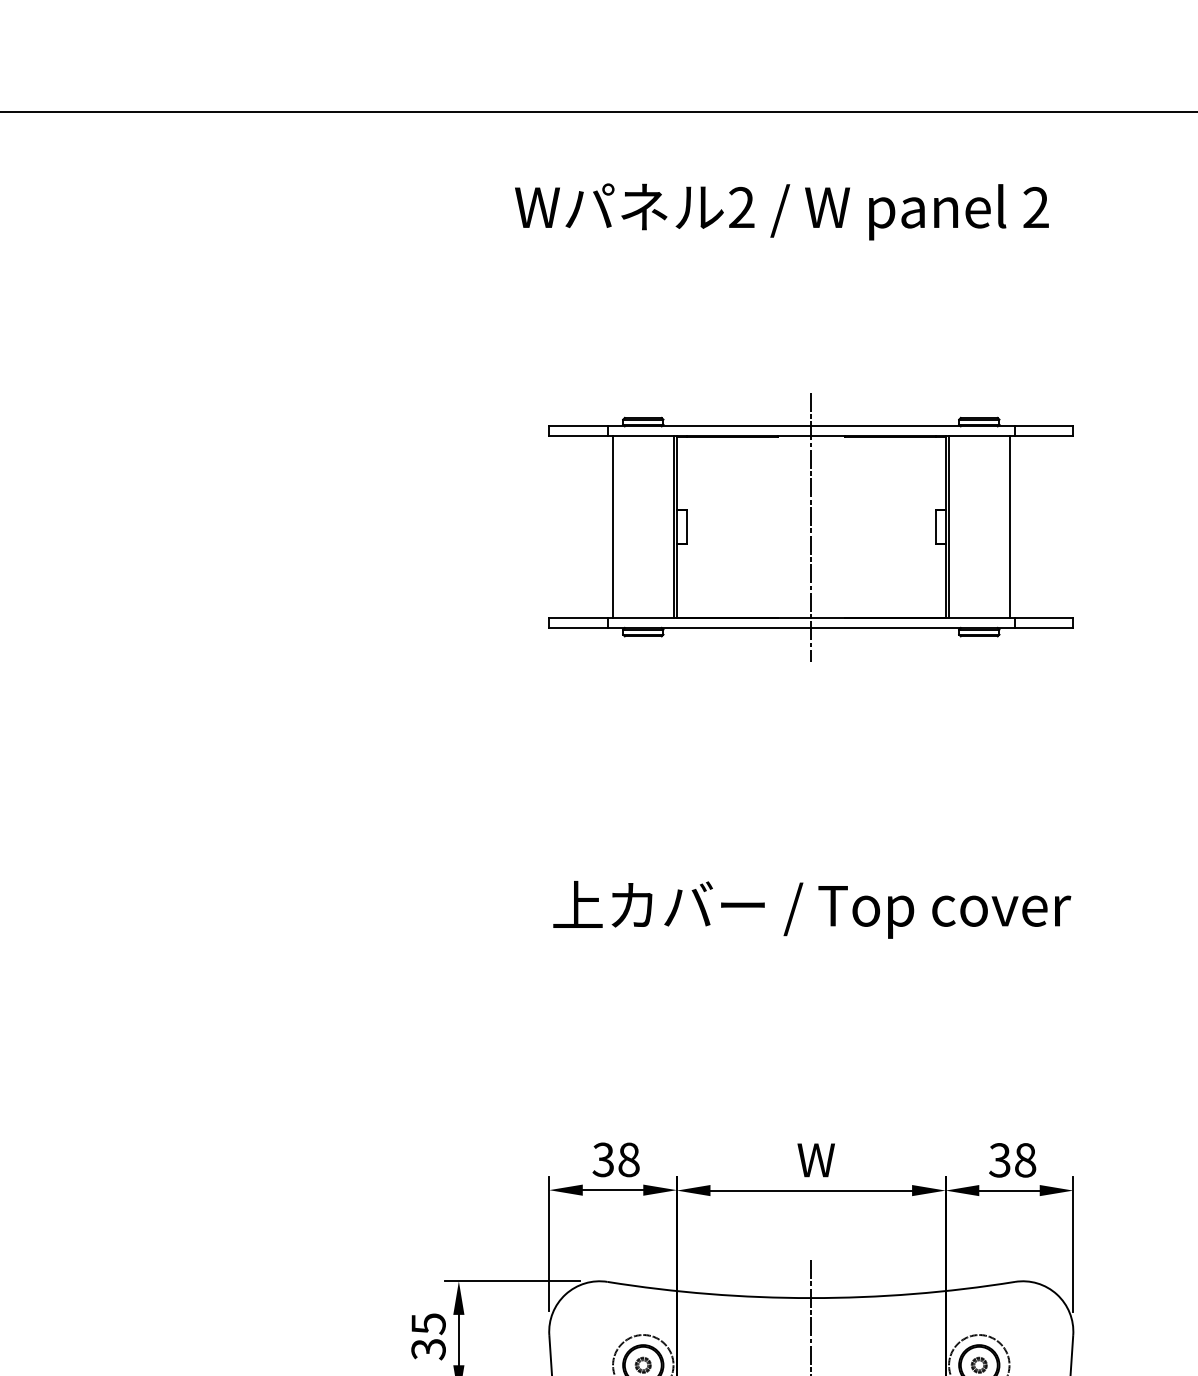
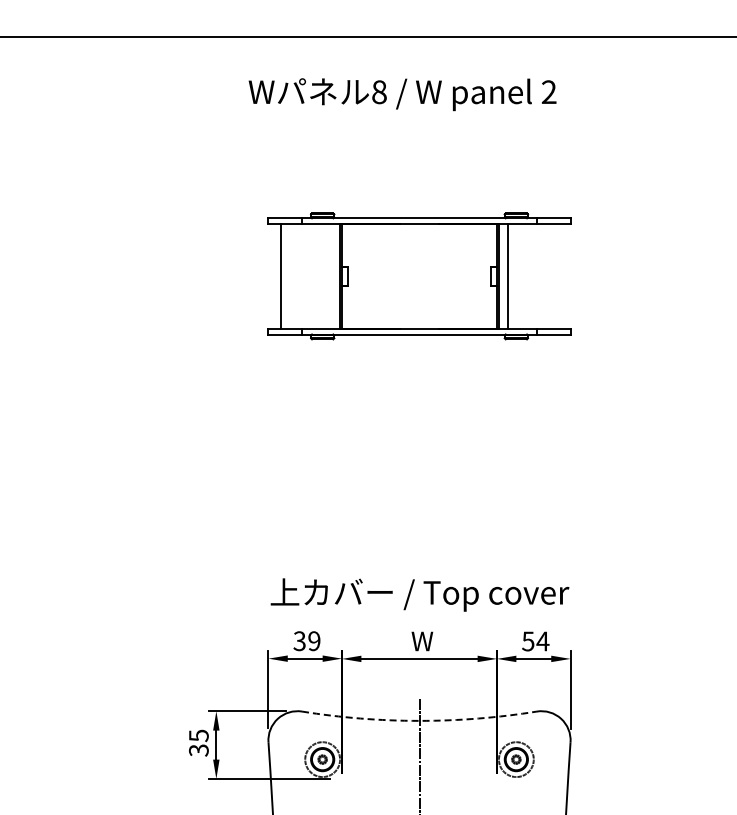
text: (741, 208) -> (379, 92), 2 -> 8
line: (811, 525) -> (419, 275), removed
line: (613, 527) -> (281, 276), moved
line: (1008, 527) -> (507, 276), moved
text: (811, 908) -> (419, 594), moved
text: (629, 1160) -> (314, 641), 38 -> 39
text: (1012, 1160) -> (535, 641), 38 -> 54
arc: (811, 1297) -> (419, 720), solid -> dashed

